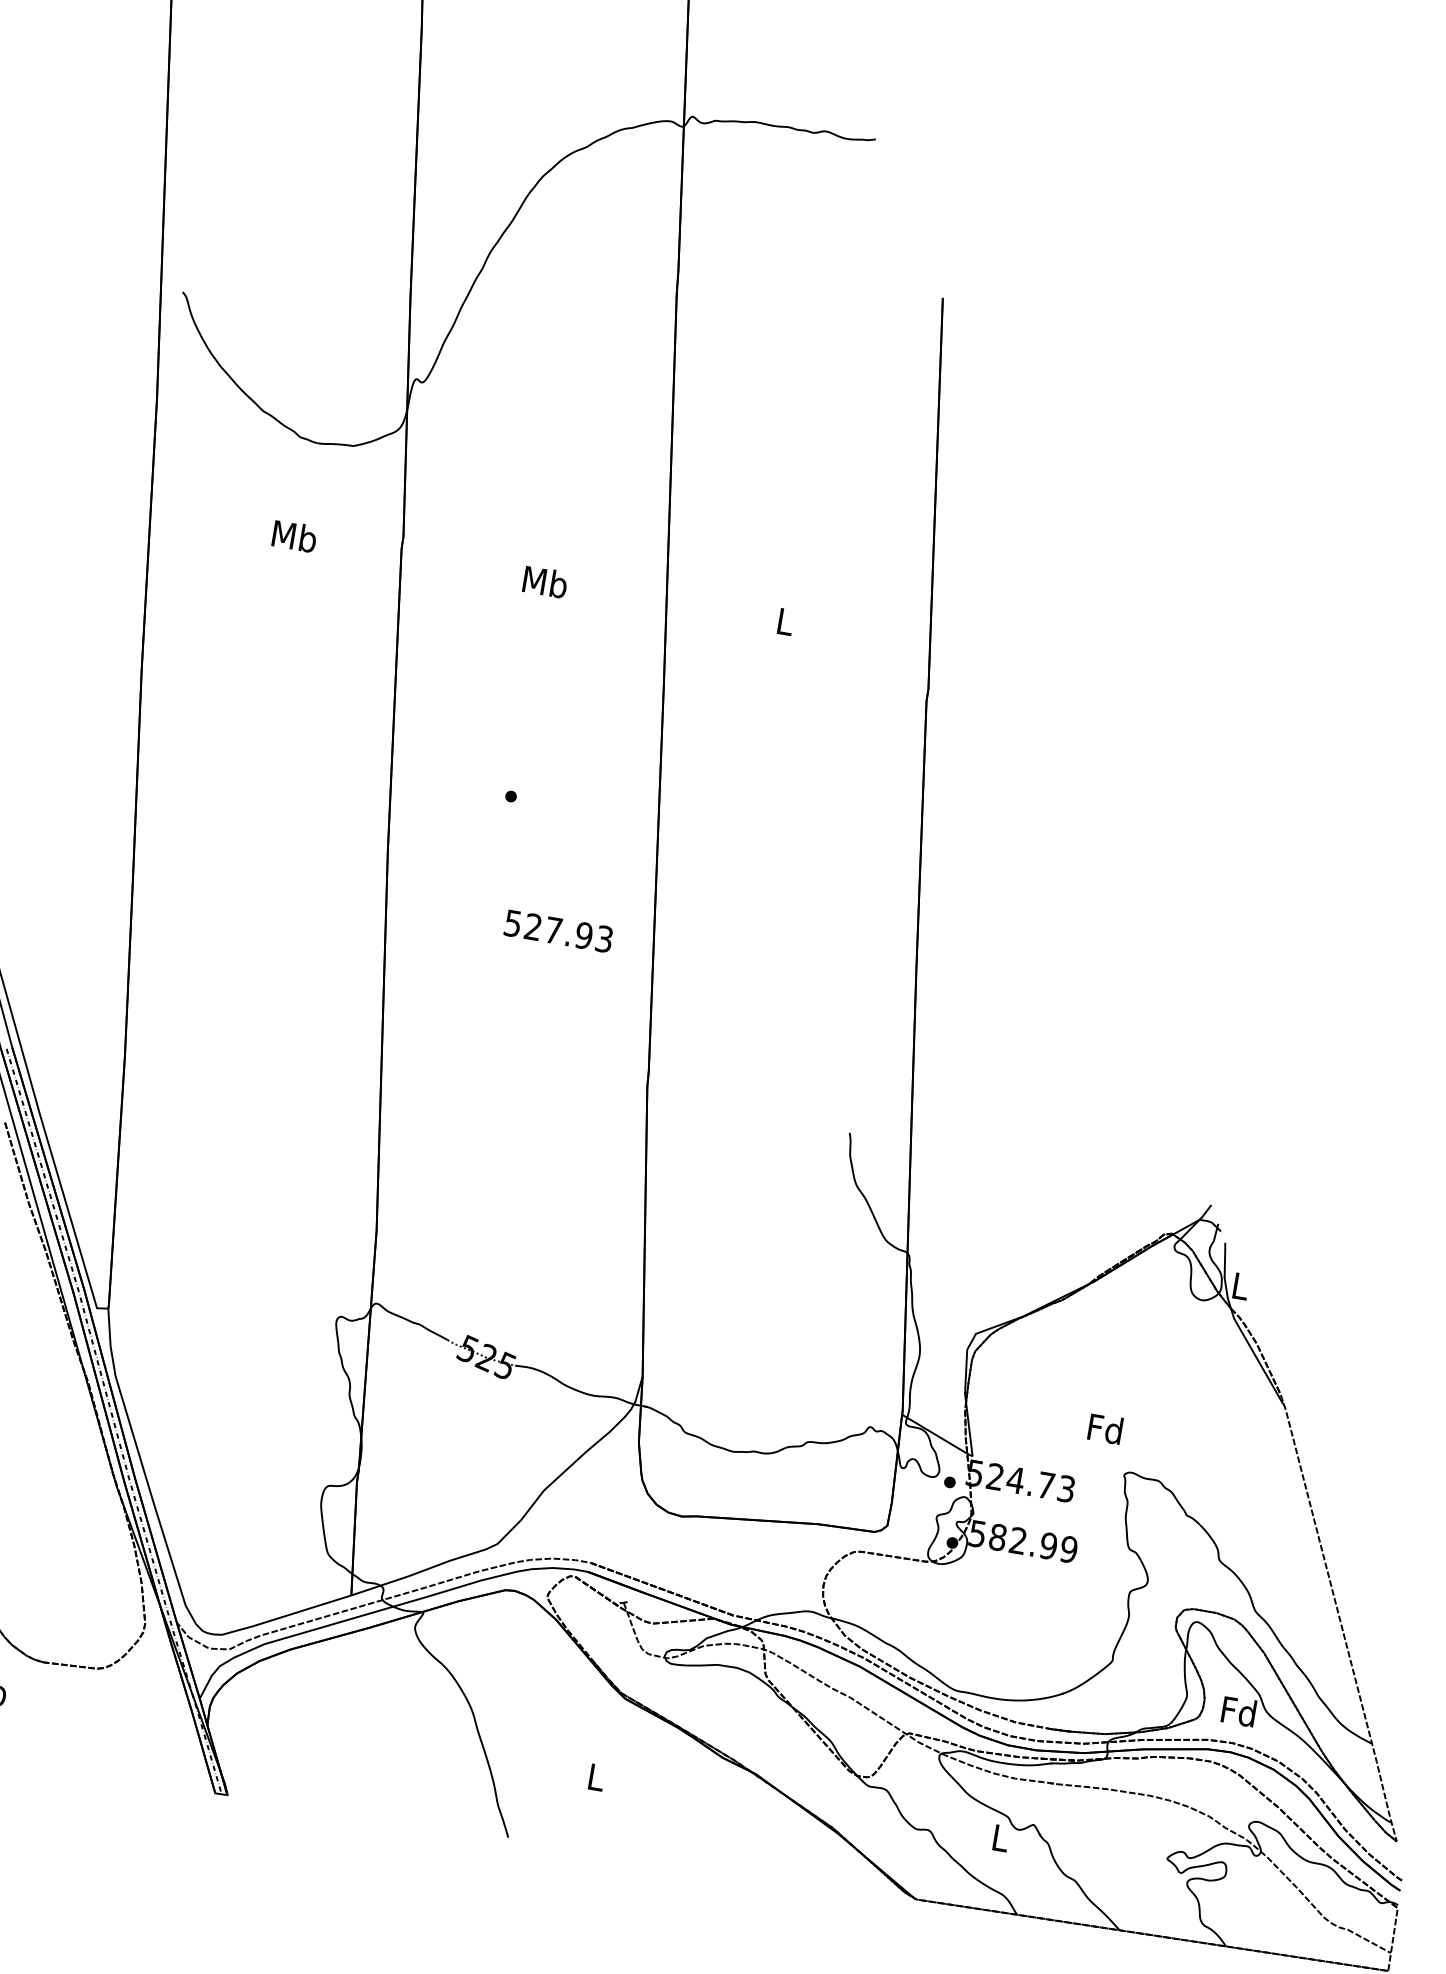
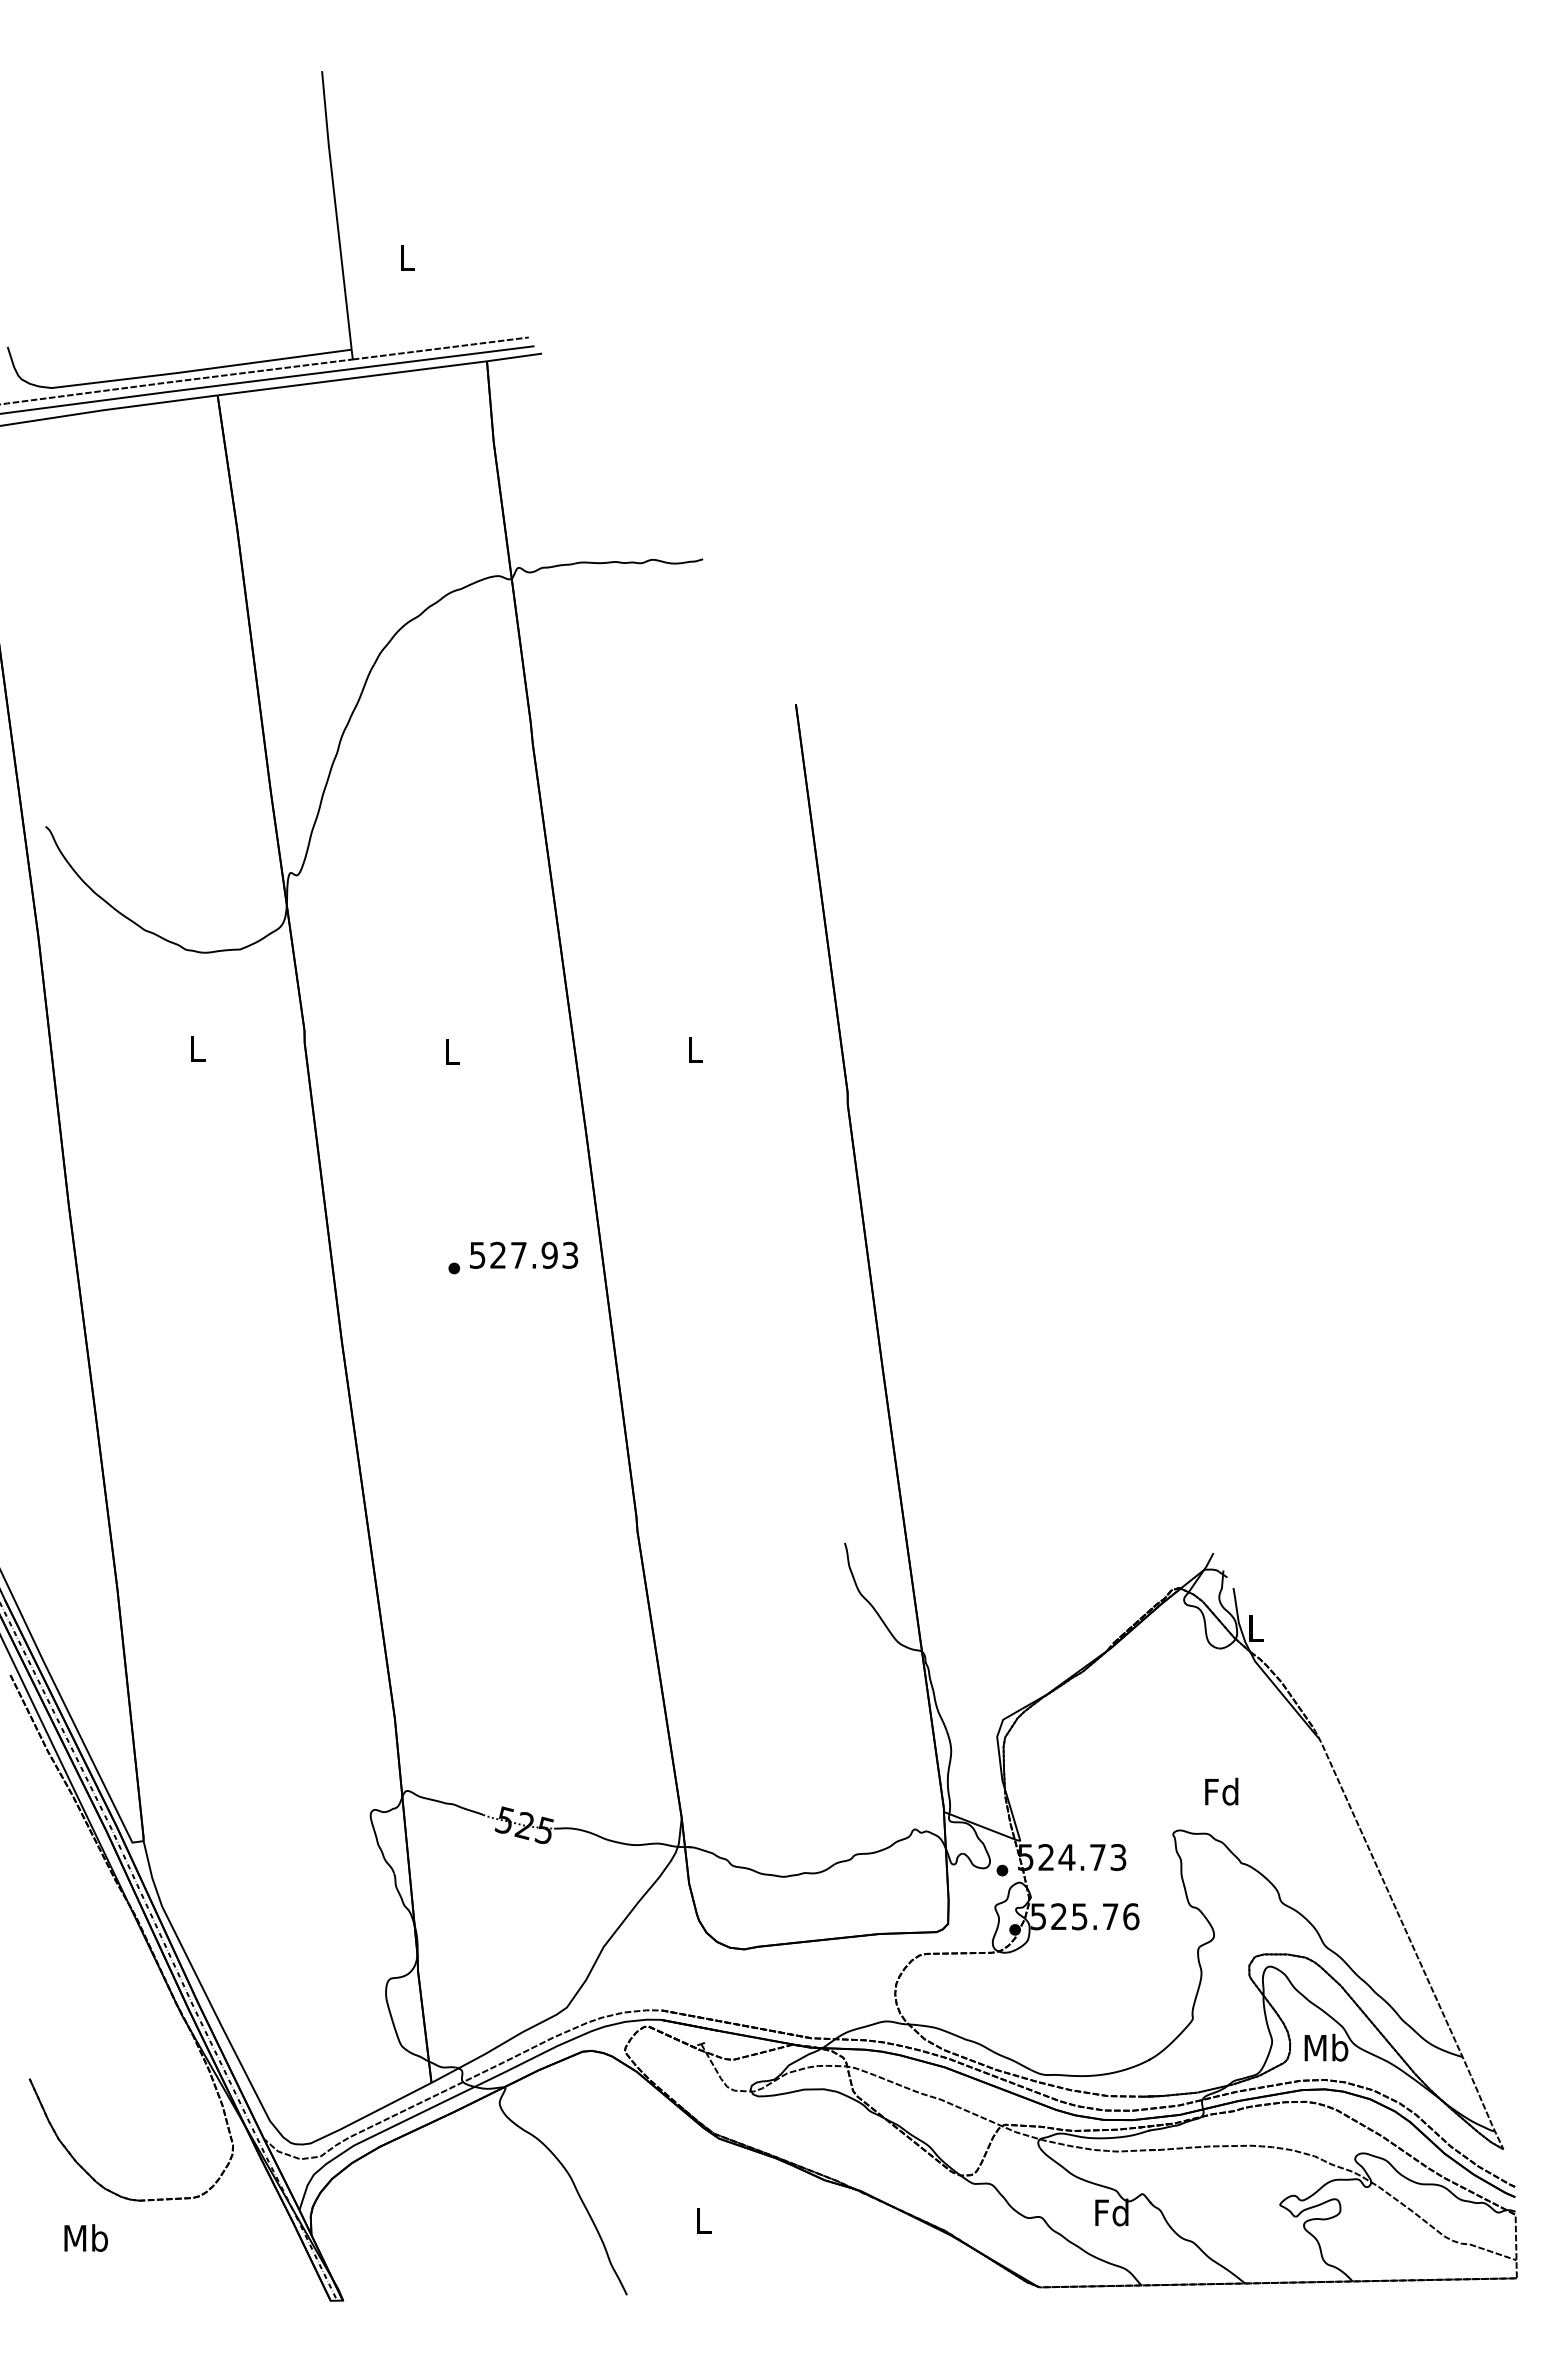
text: (294, 536) -> (197, 1048), Mb -> L
text: (544, 582) -> (451, 1051), Mb -> L
text: (559, 930) -> (524, 1254), moved
text: (1105, 1428) -> (1221, 1791), moved
text: (1033, 1543) -> (1095, 1916), 582.99 -> 525.76
text: (1239, 1711) -> (1326, 2047), Fd -> Mb
text: (999, 1837) -> (1111, 2212), L -> Fd

